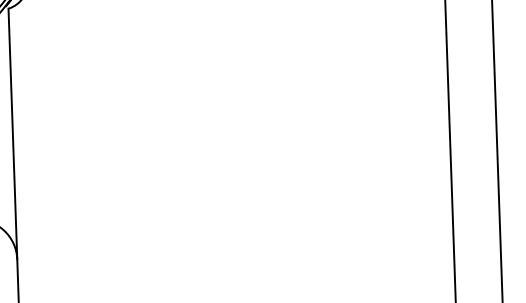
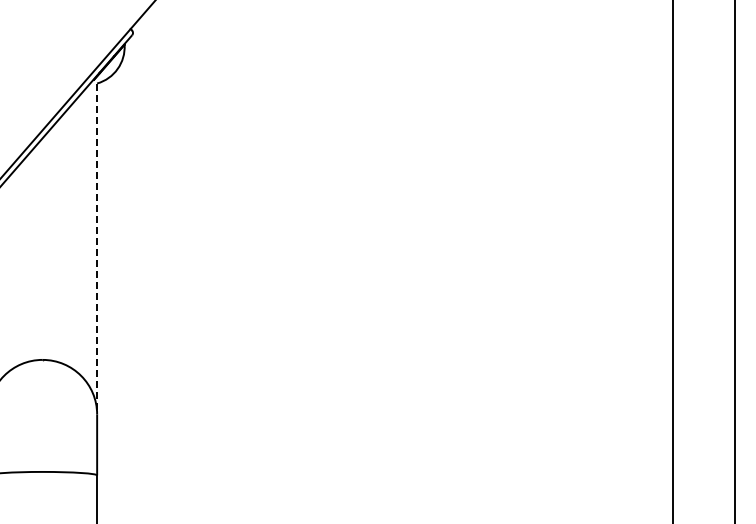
line: (13, 134) -> (97, 249), solid -> dashed

